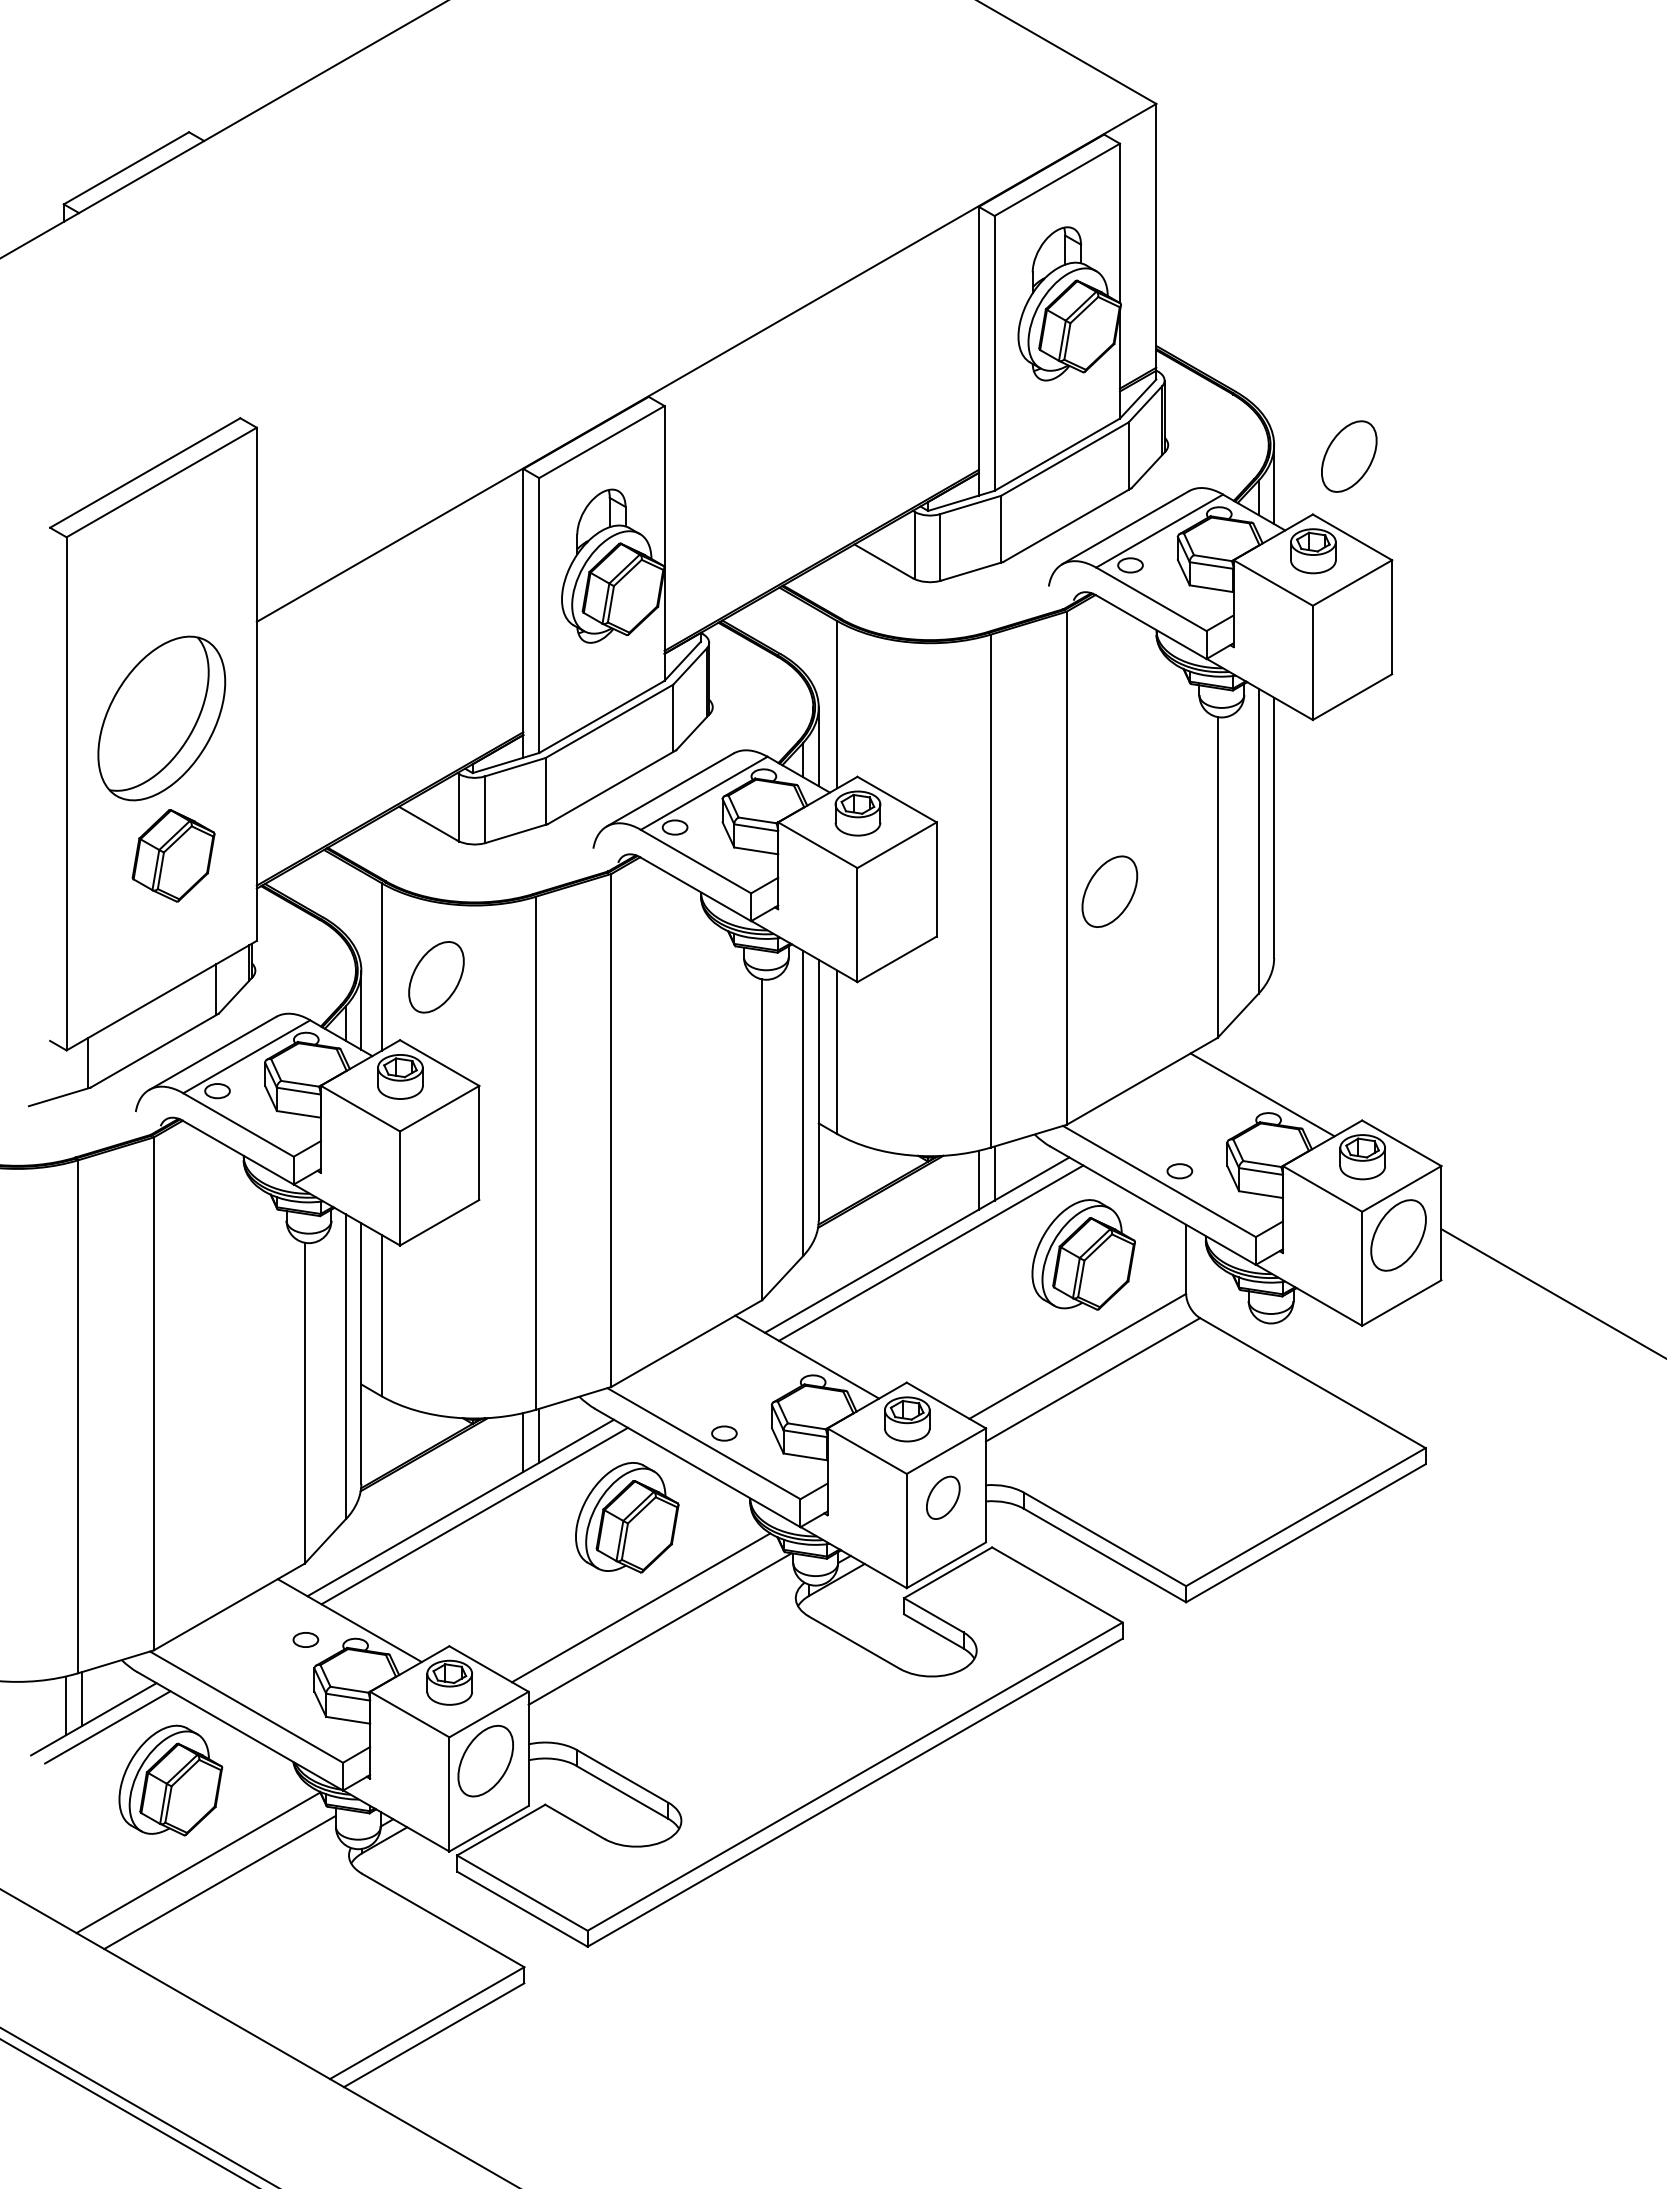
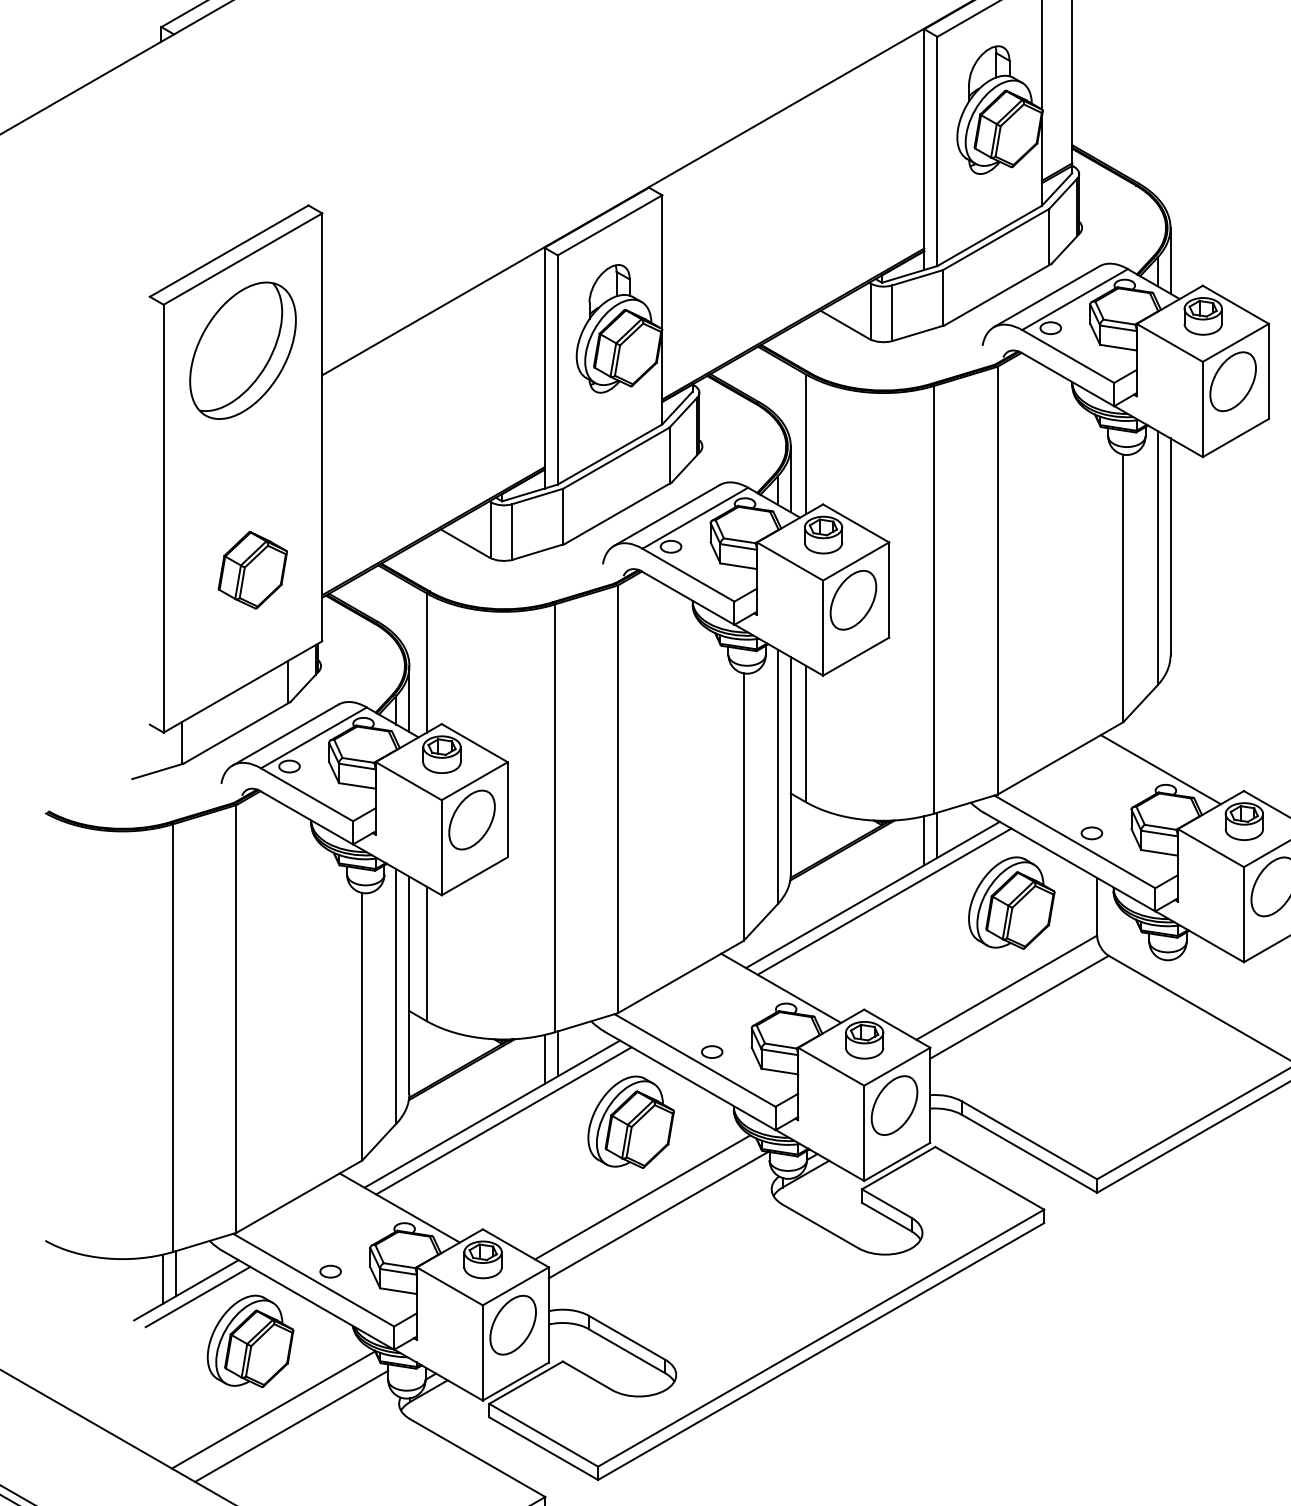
part: (1349, 456) -> (1233, 381), moved
part: (161, 718) -> (242, 350), moved
part: (1109, 891) -> (853, 600), moved
part: (436, 977) -> (472, 820), moved
part: (943, 1497) -> (894, 1105), size x1.67
part: (305, 1639) -> (330, 1271), moved

